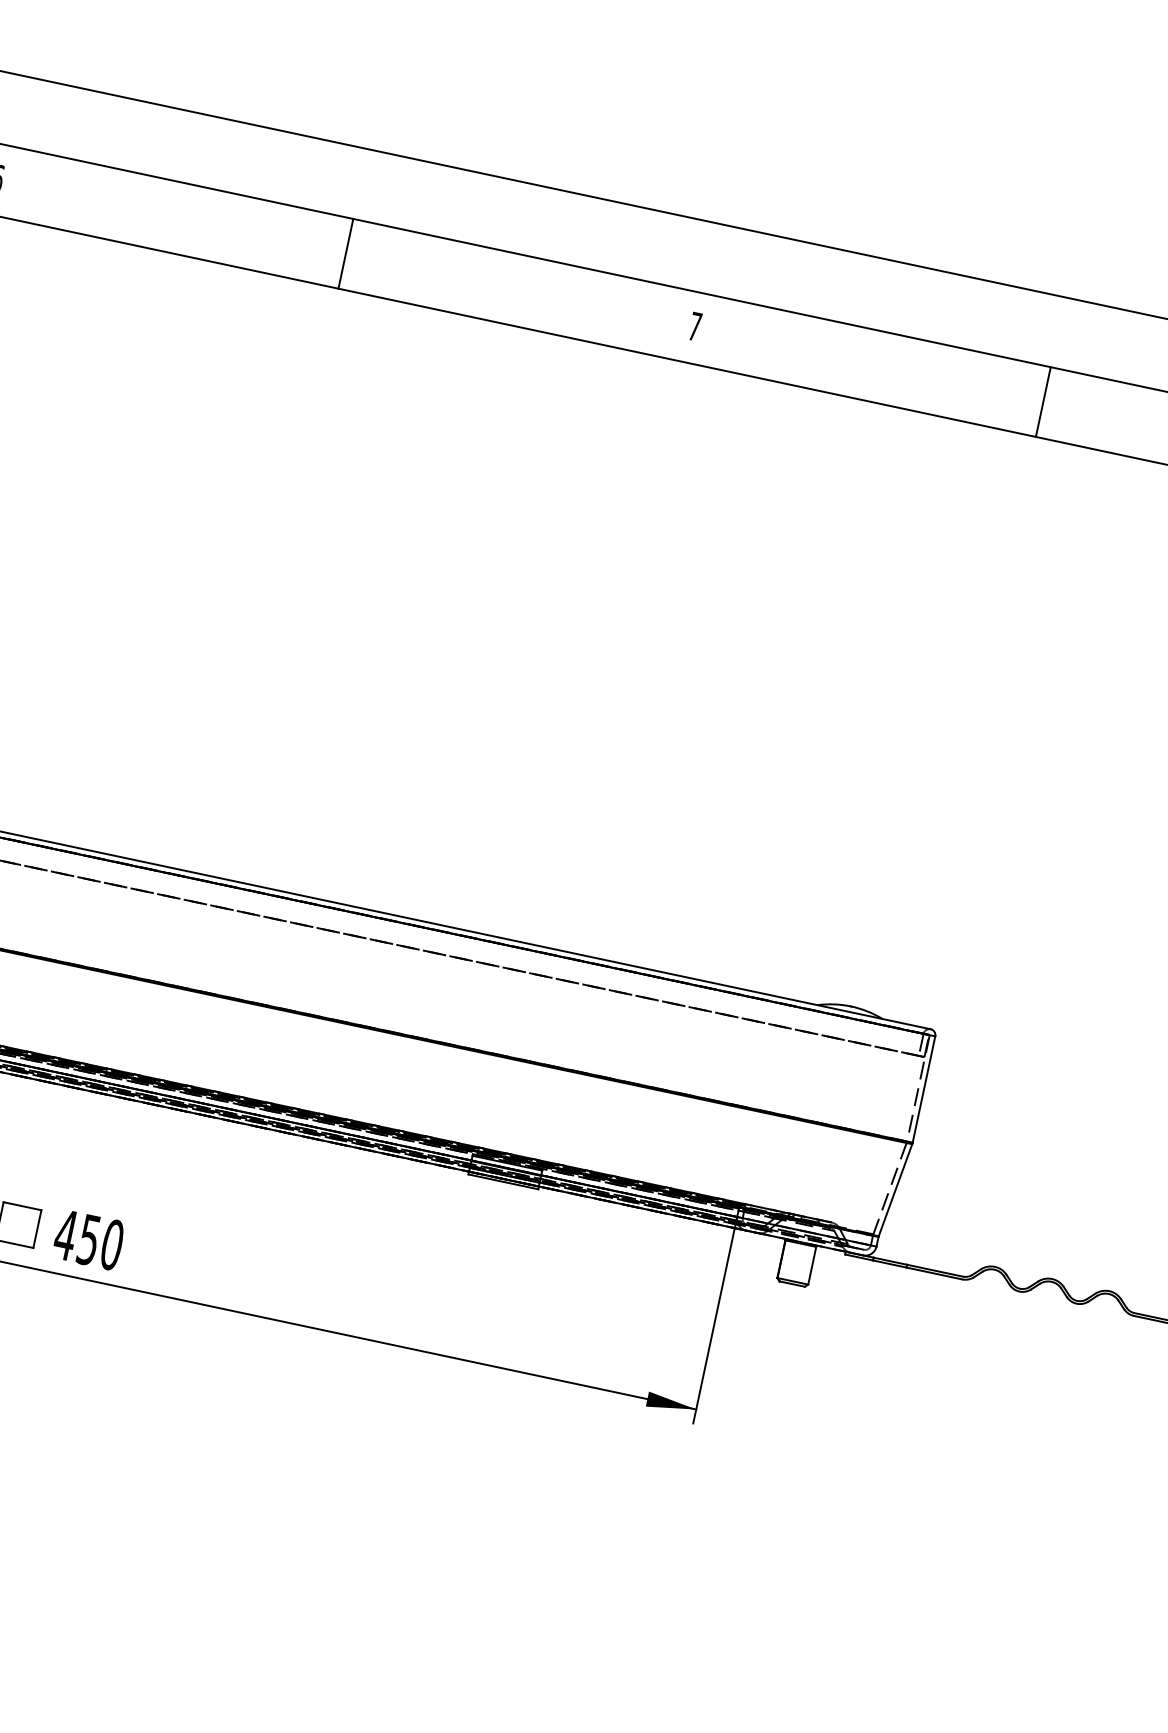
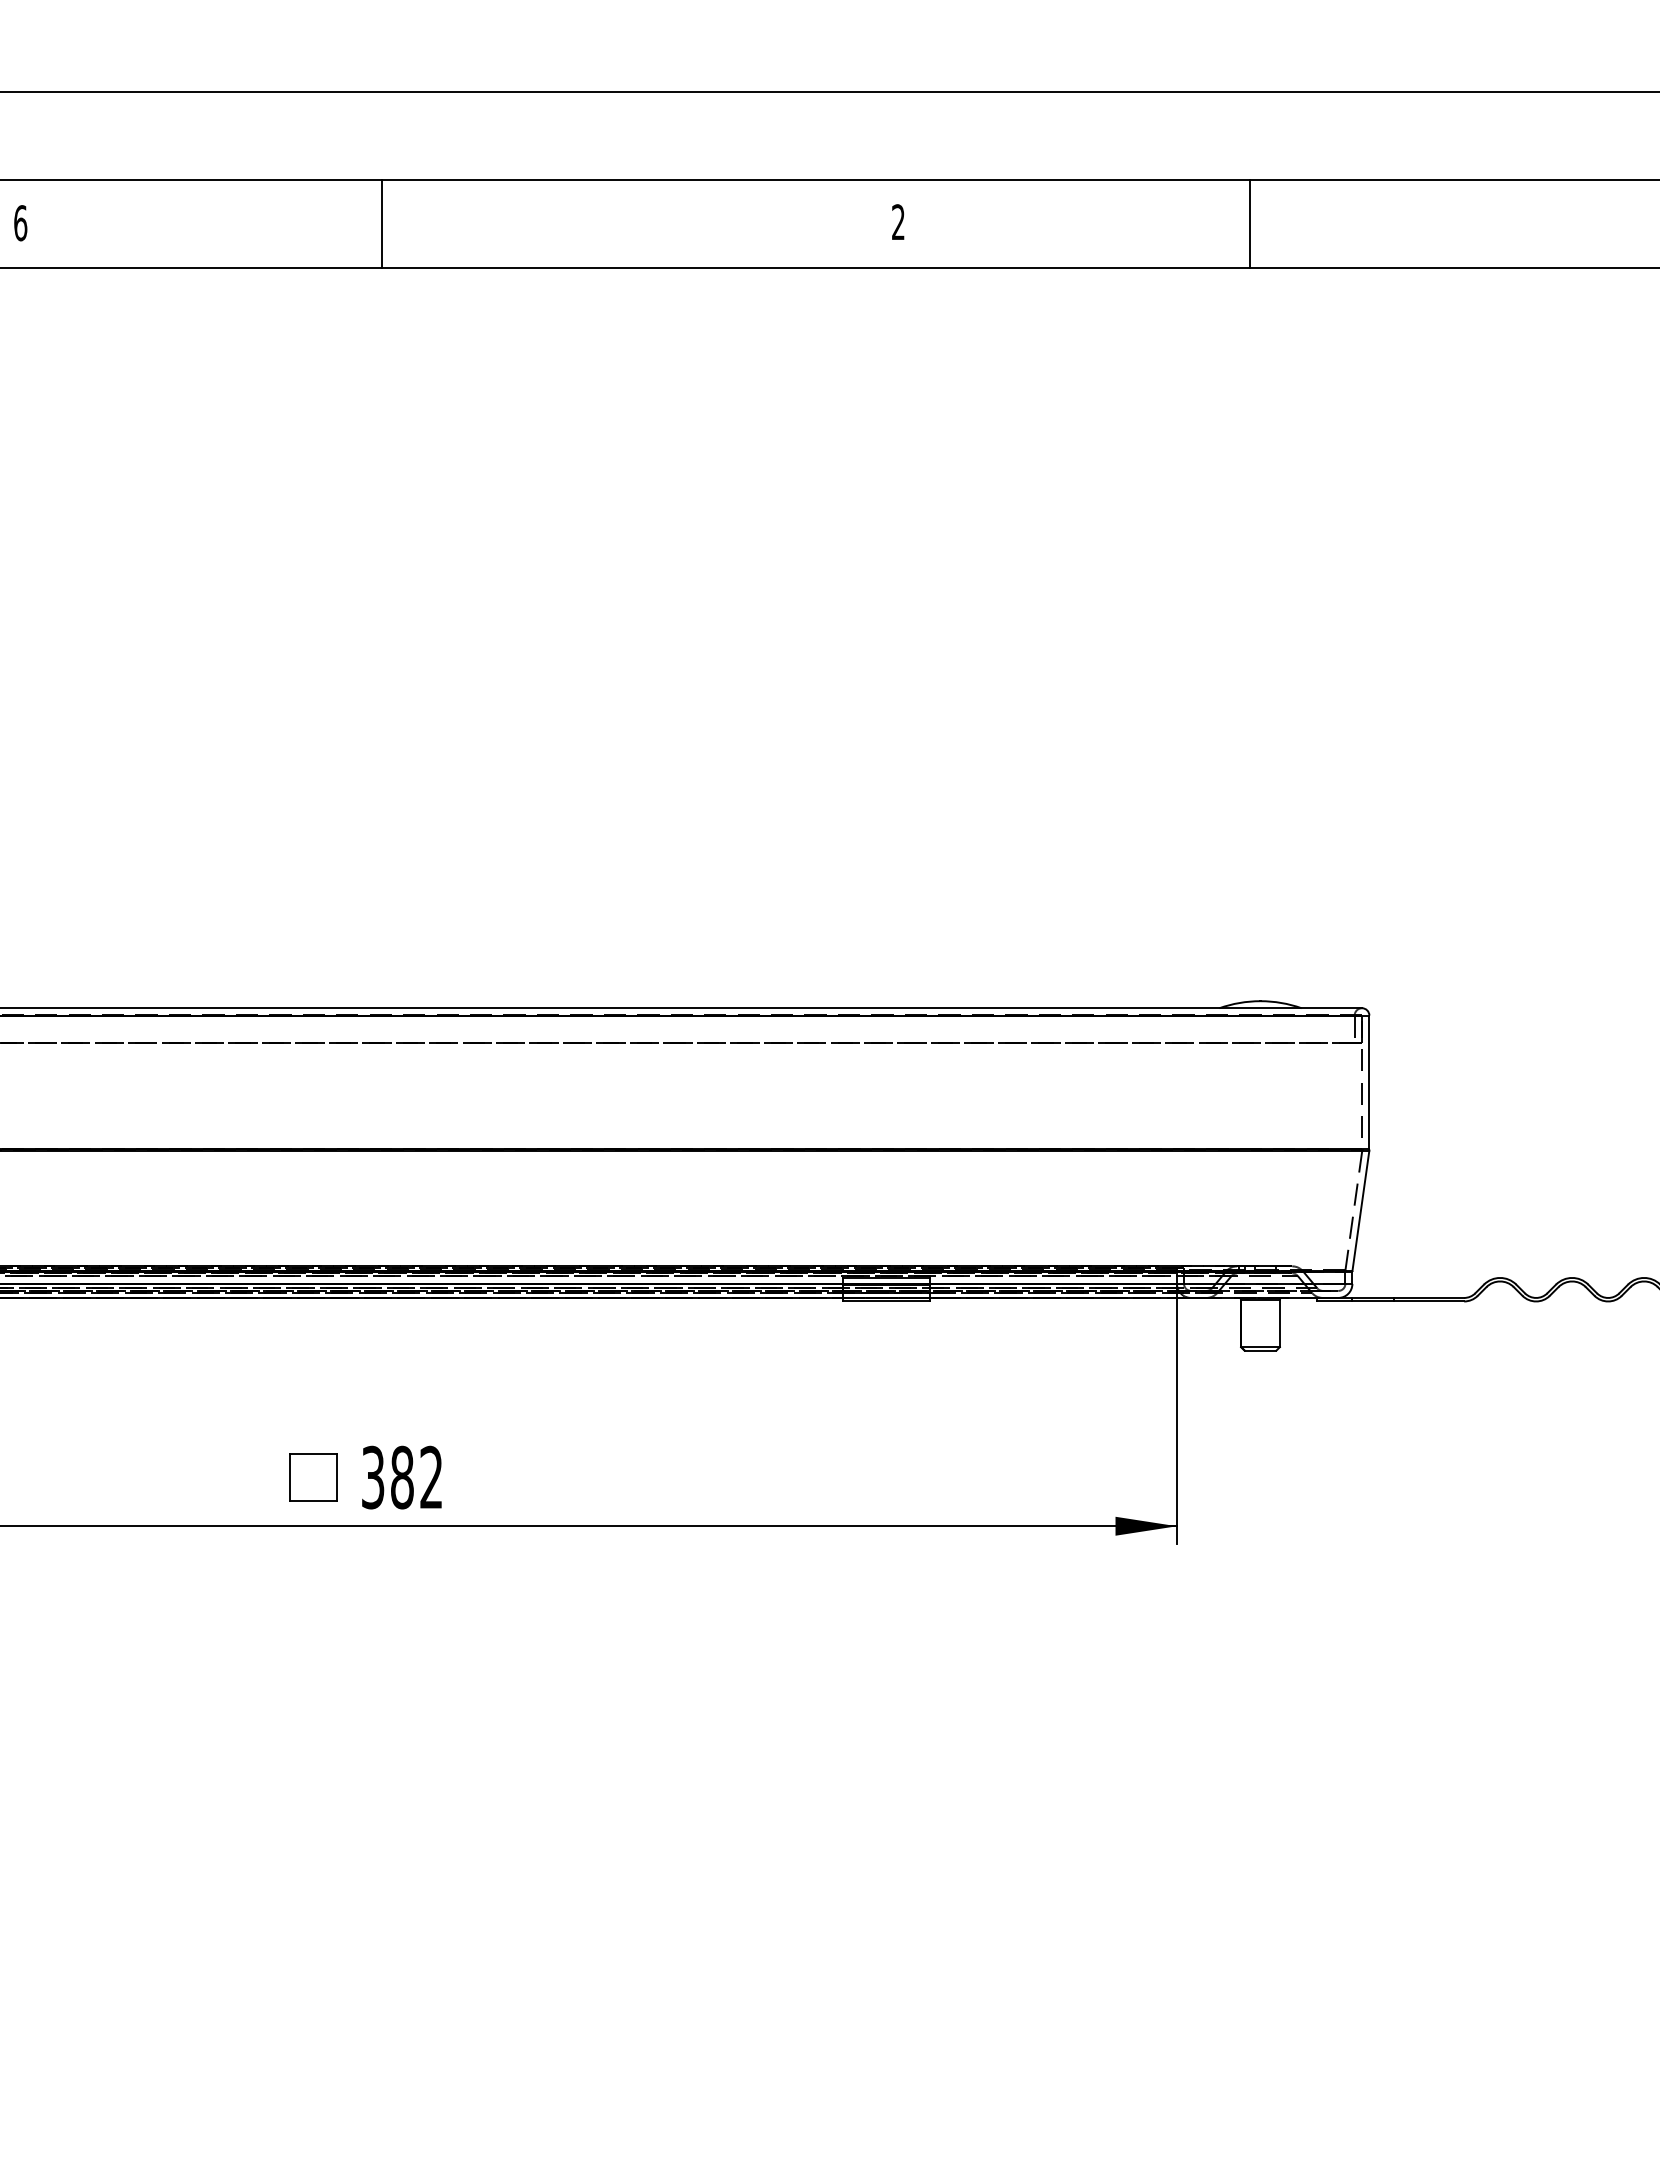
line: (346, 253) -> (382, 223), moved
text: (695, 326) -> (898, 221), 7 -> 2
line: (1043, 401) -> (1250, 223), moved
text: (89, 1239) -> (402, 1477), 450 -> 382

